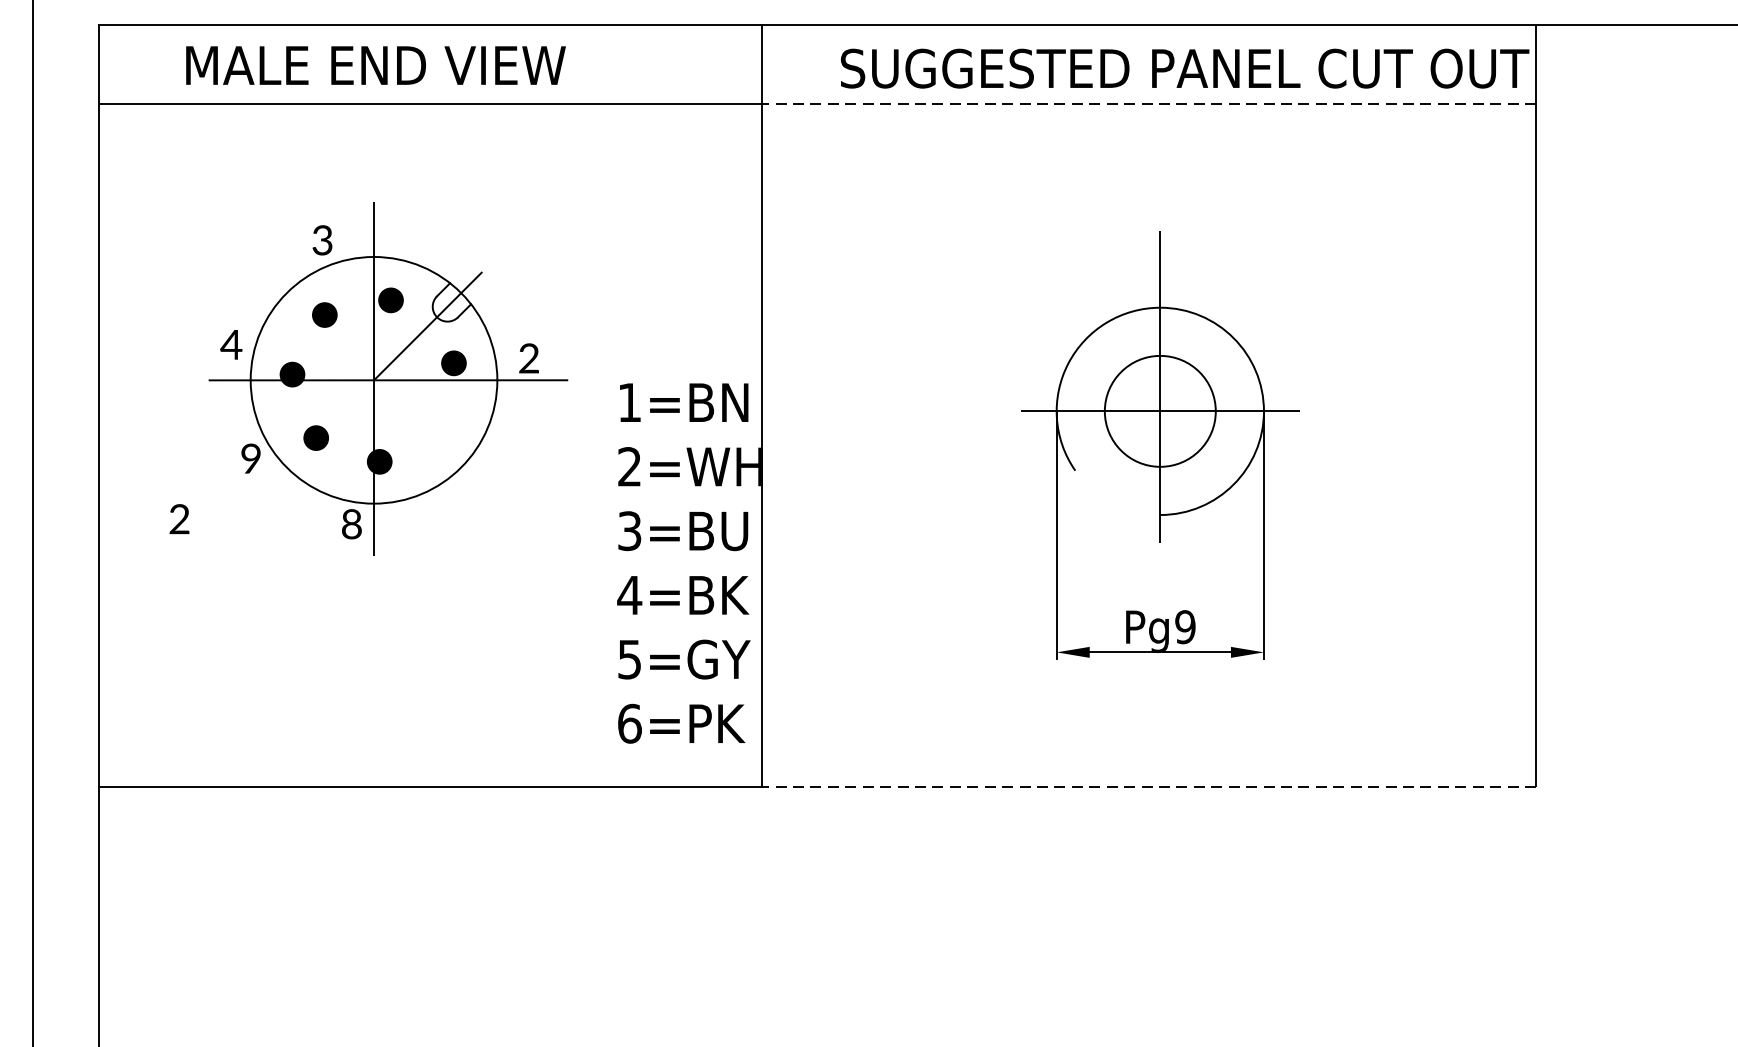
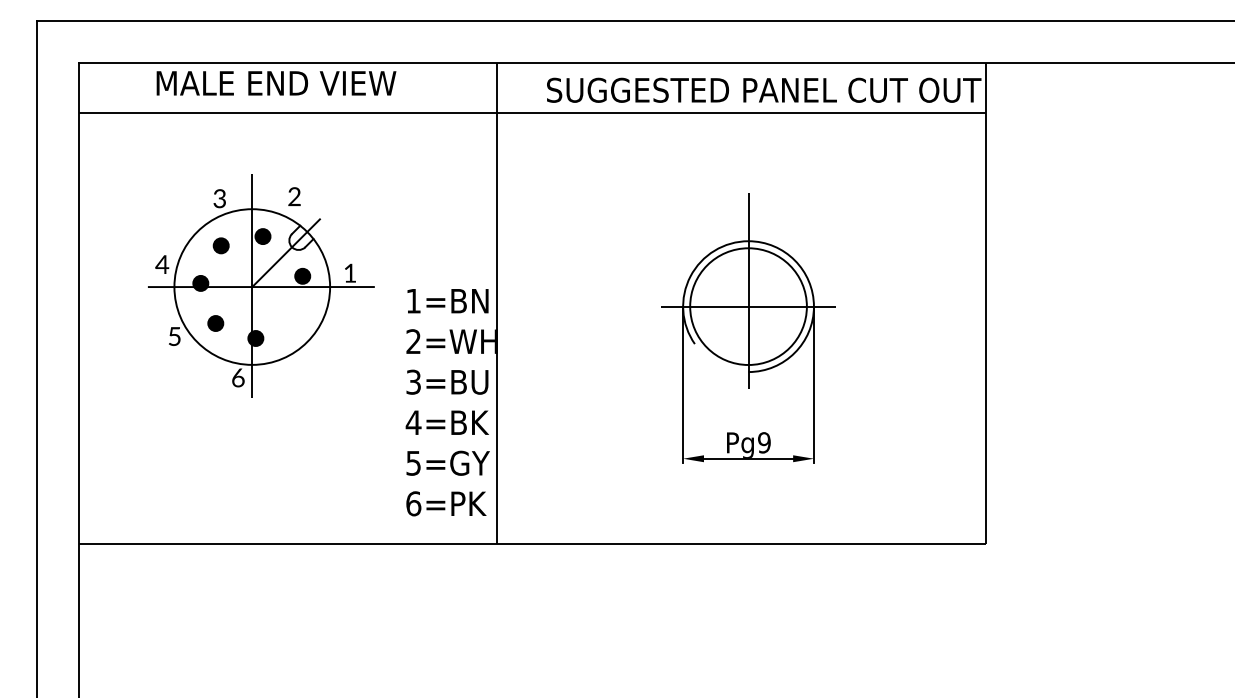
text: (375, 65) -> (276, 83), moved
line: (1149, 103) -> (741, 112), dashed -> solid
text: (529, 357) -> (350, 272), 2 -> 1
circle: (1160, 411) -> (748, 306), size x1.67
text: (250, 458) -> (174, 336), 9 -> 5
text: (179, 518) -> (294, 196), moved
text: (352, 523) -> (238, 377), 8 -> 6
line: (1149, 786) -> (741, 543), dashed -> solid

